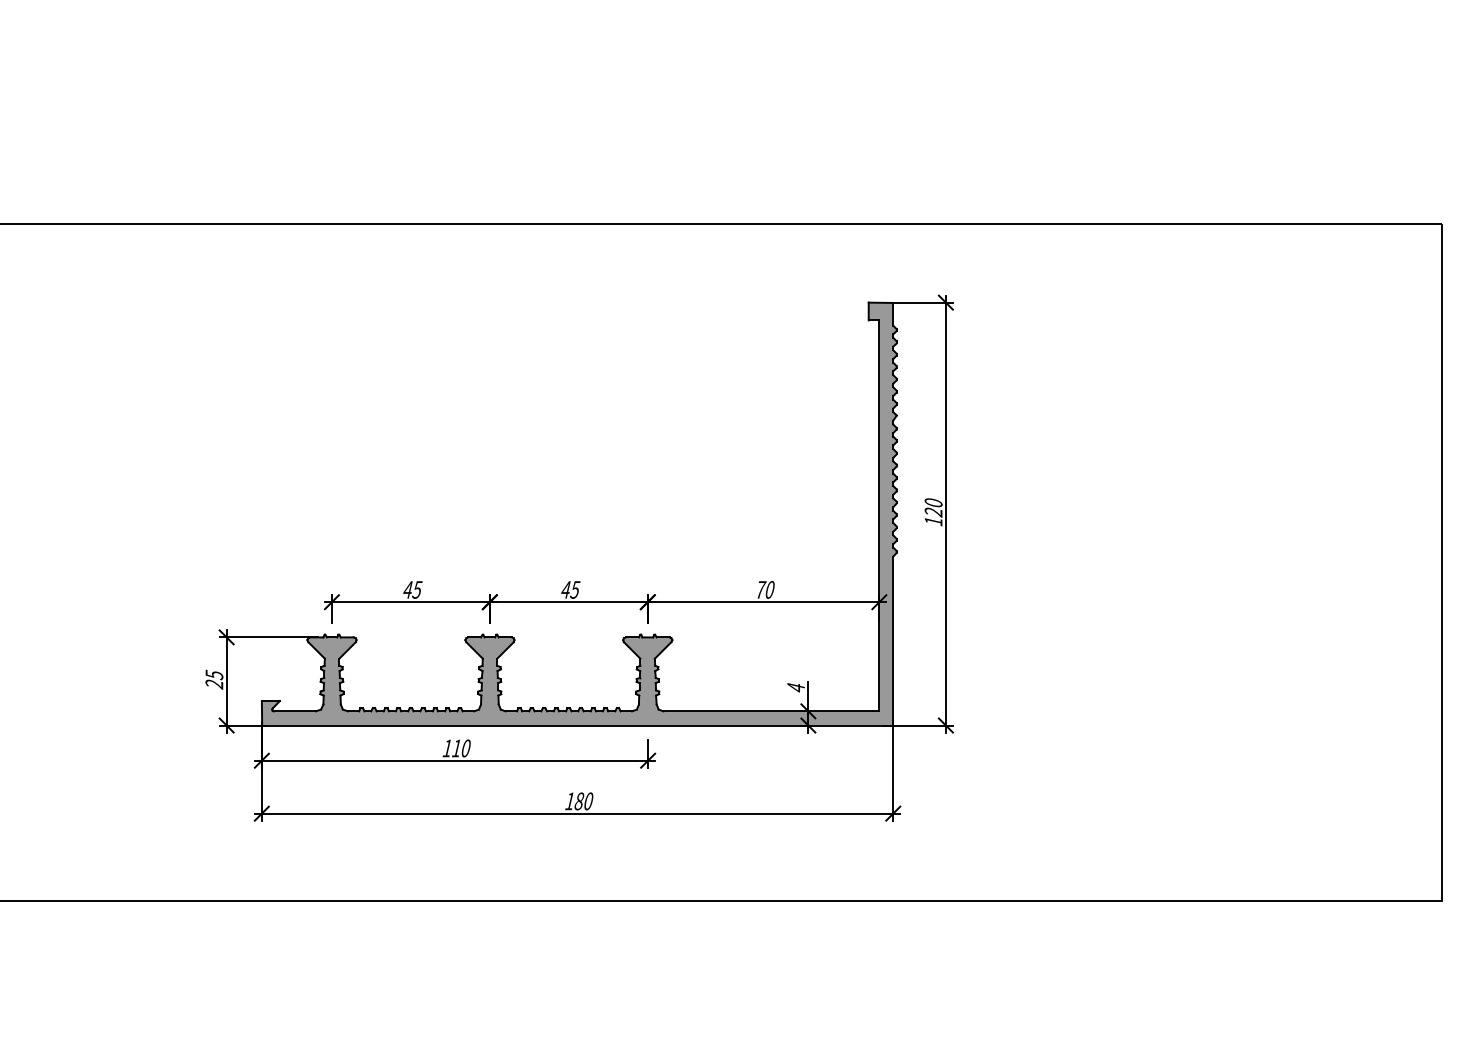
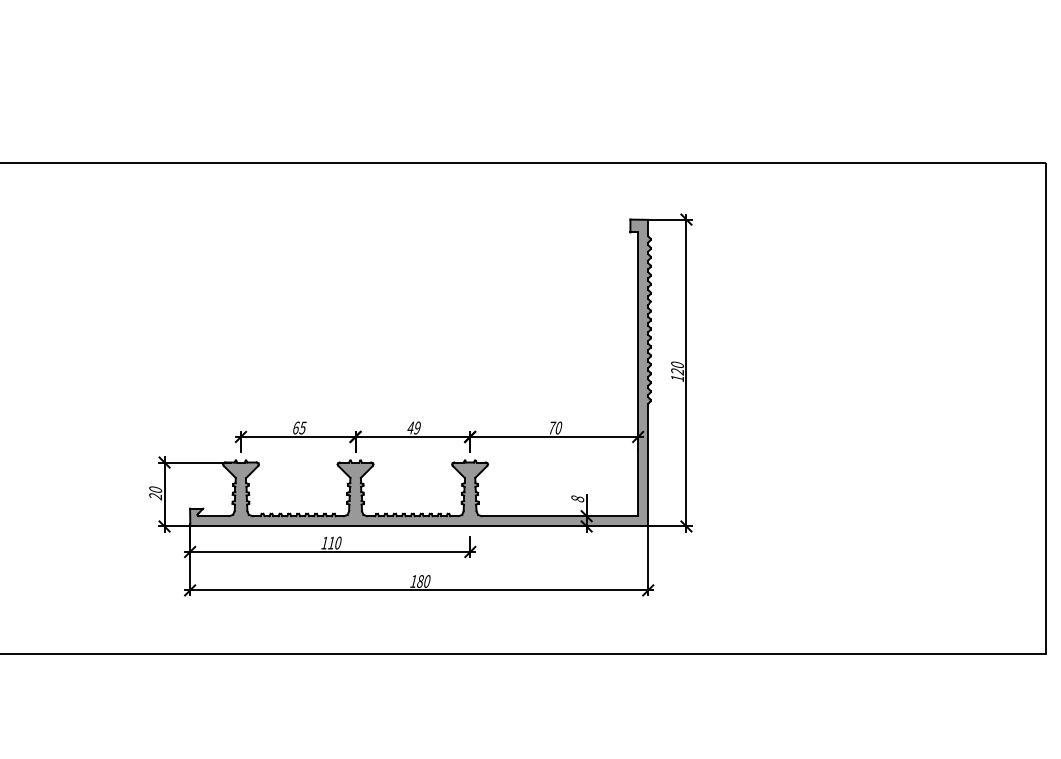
text: (408, 589) -> (296, 427), 45 -> 65
text: (575, 589) -> (417, 427), 45 -> 49
text: (214, 674) -> (155, 489), 25 -> 20
text: (796, 687) -> (578, 498), 4 -> 8

